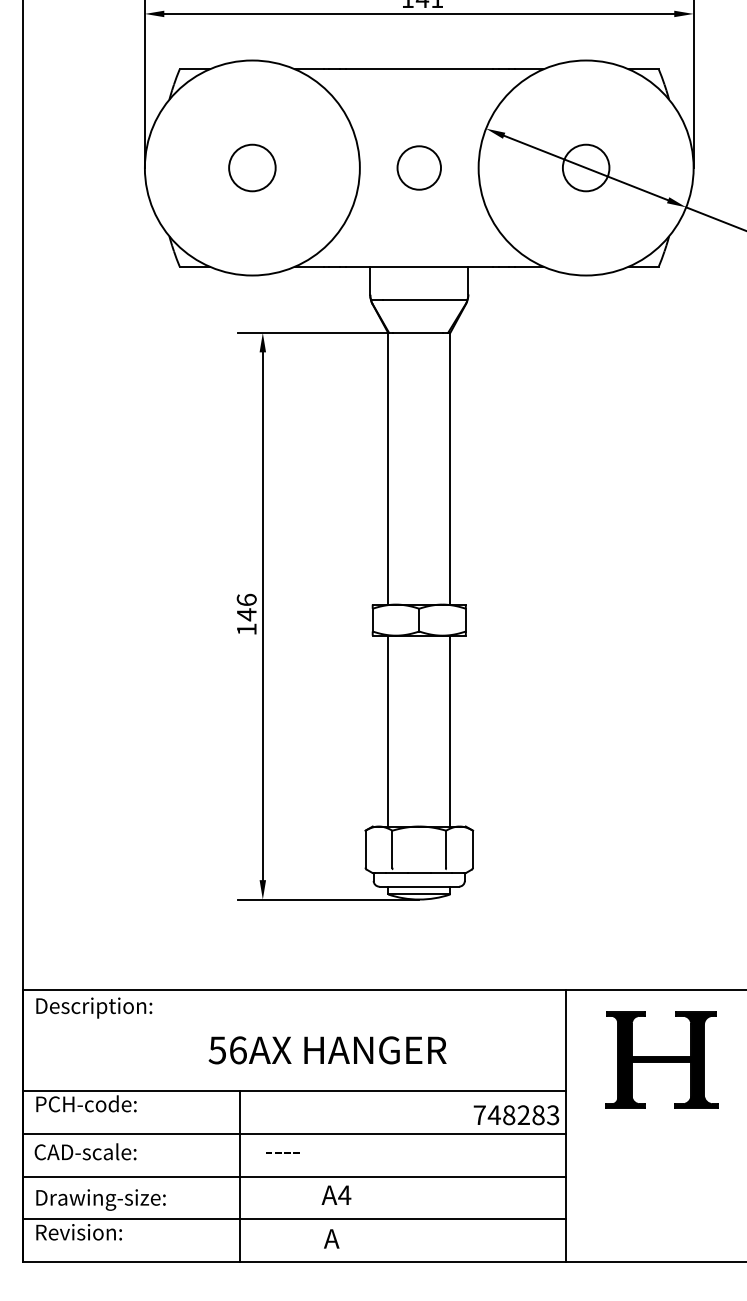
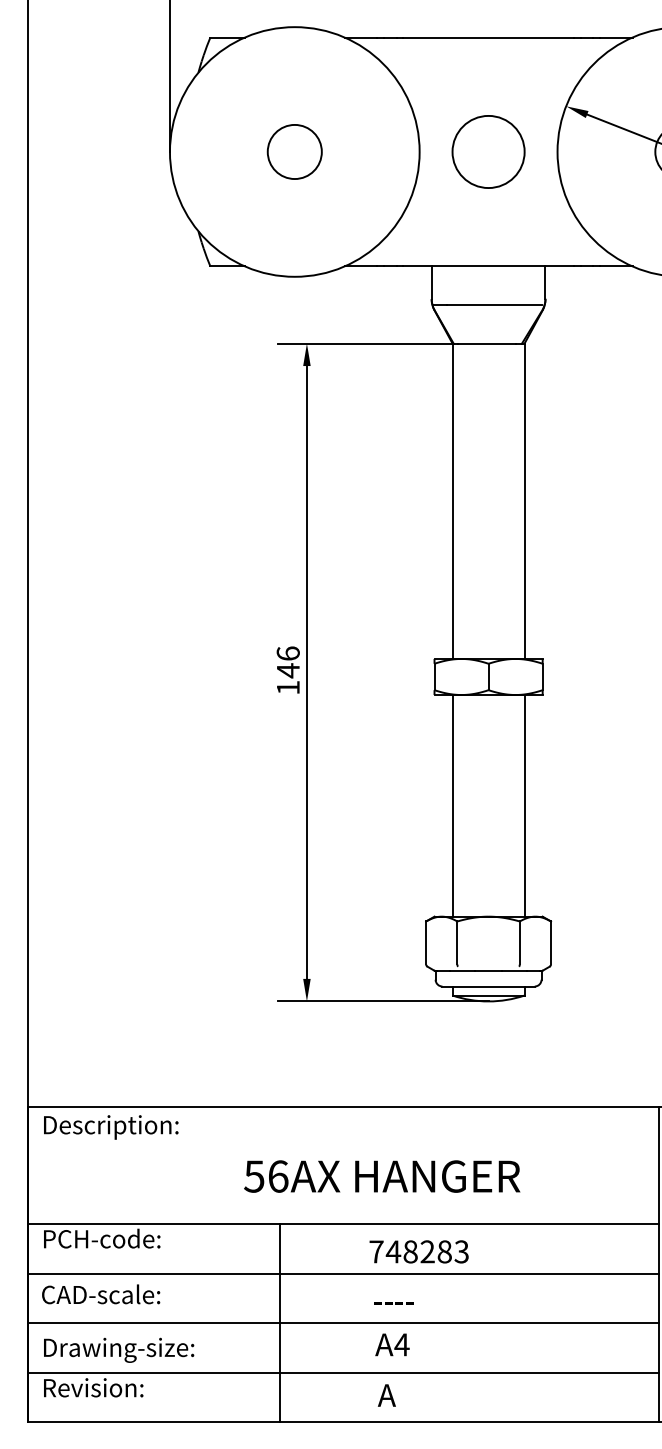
circle: (419, 167) -> (488, 151), size x1.43
text: (516, 1115) -> (419, 1252), moved
text: (282, 1152) -> (393, 1303), moved

